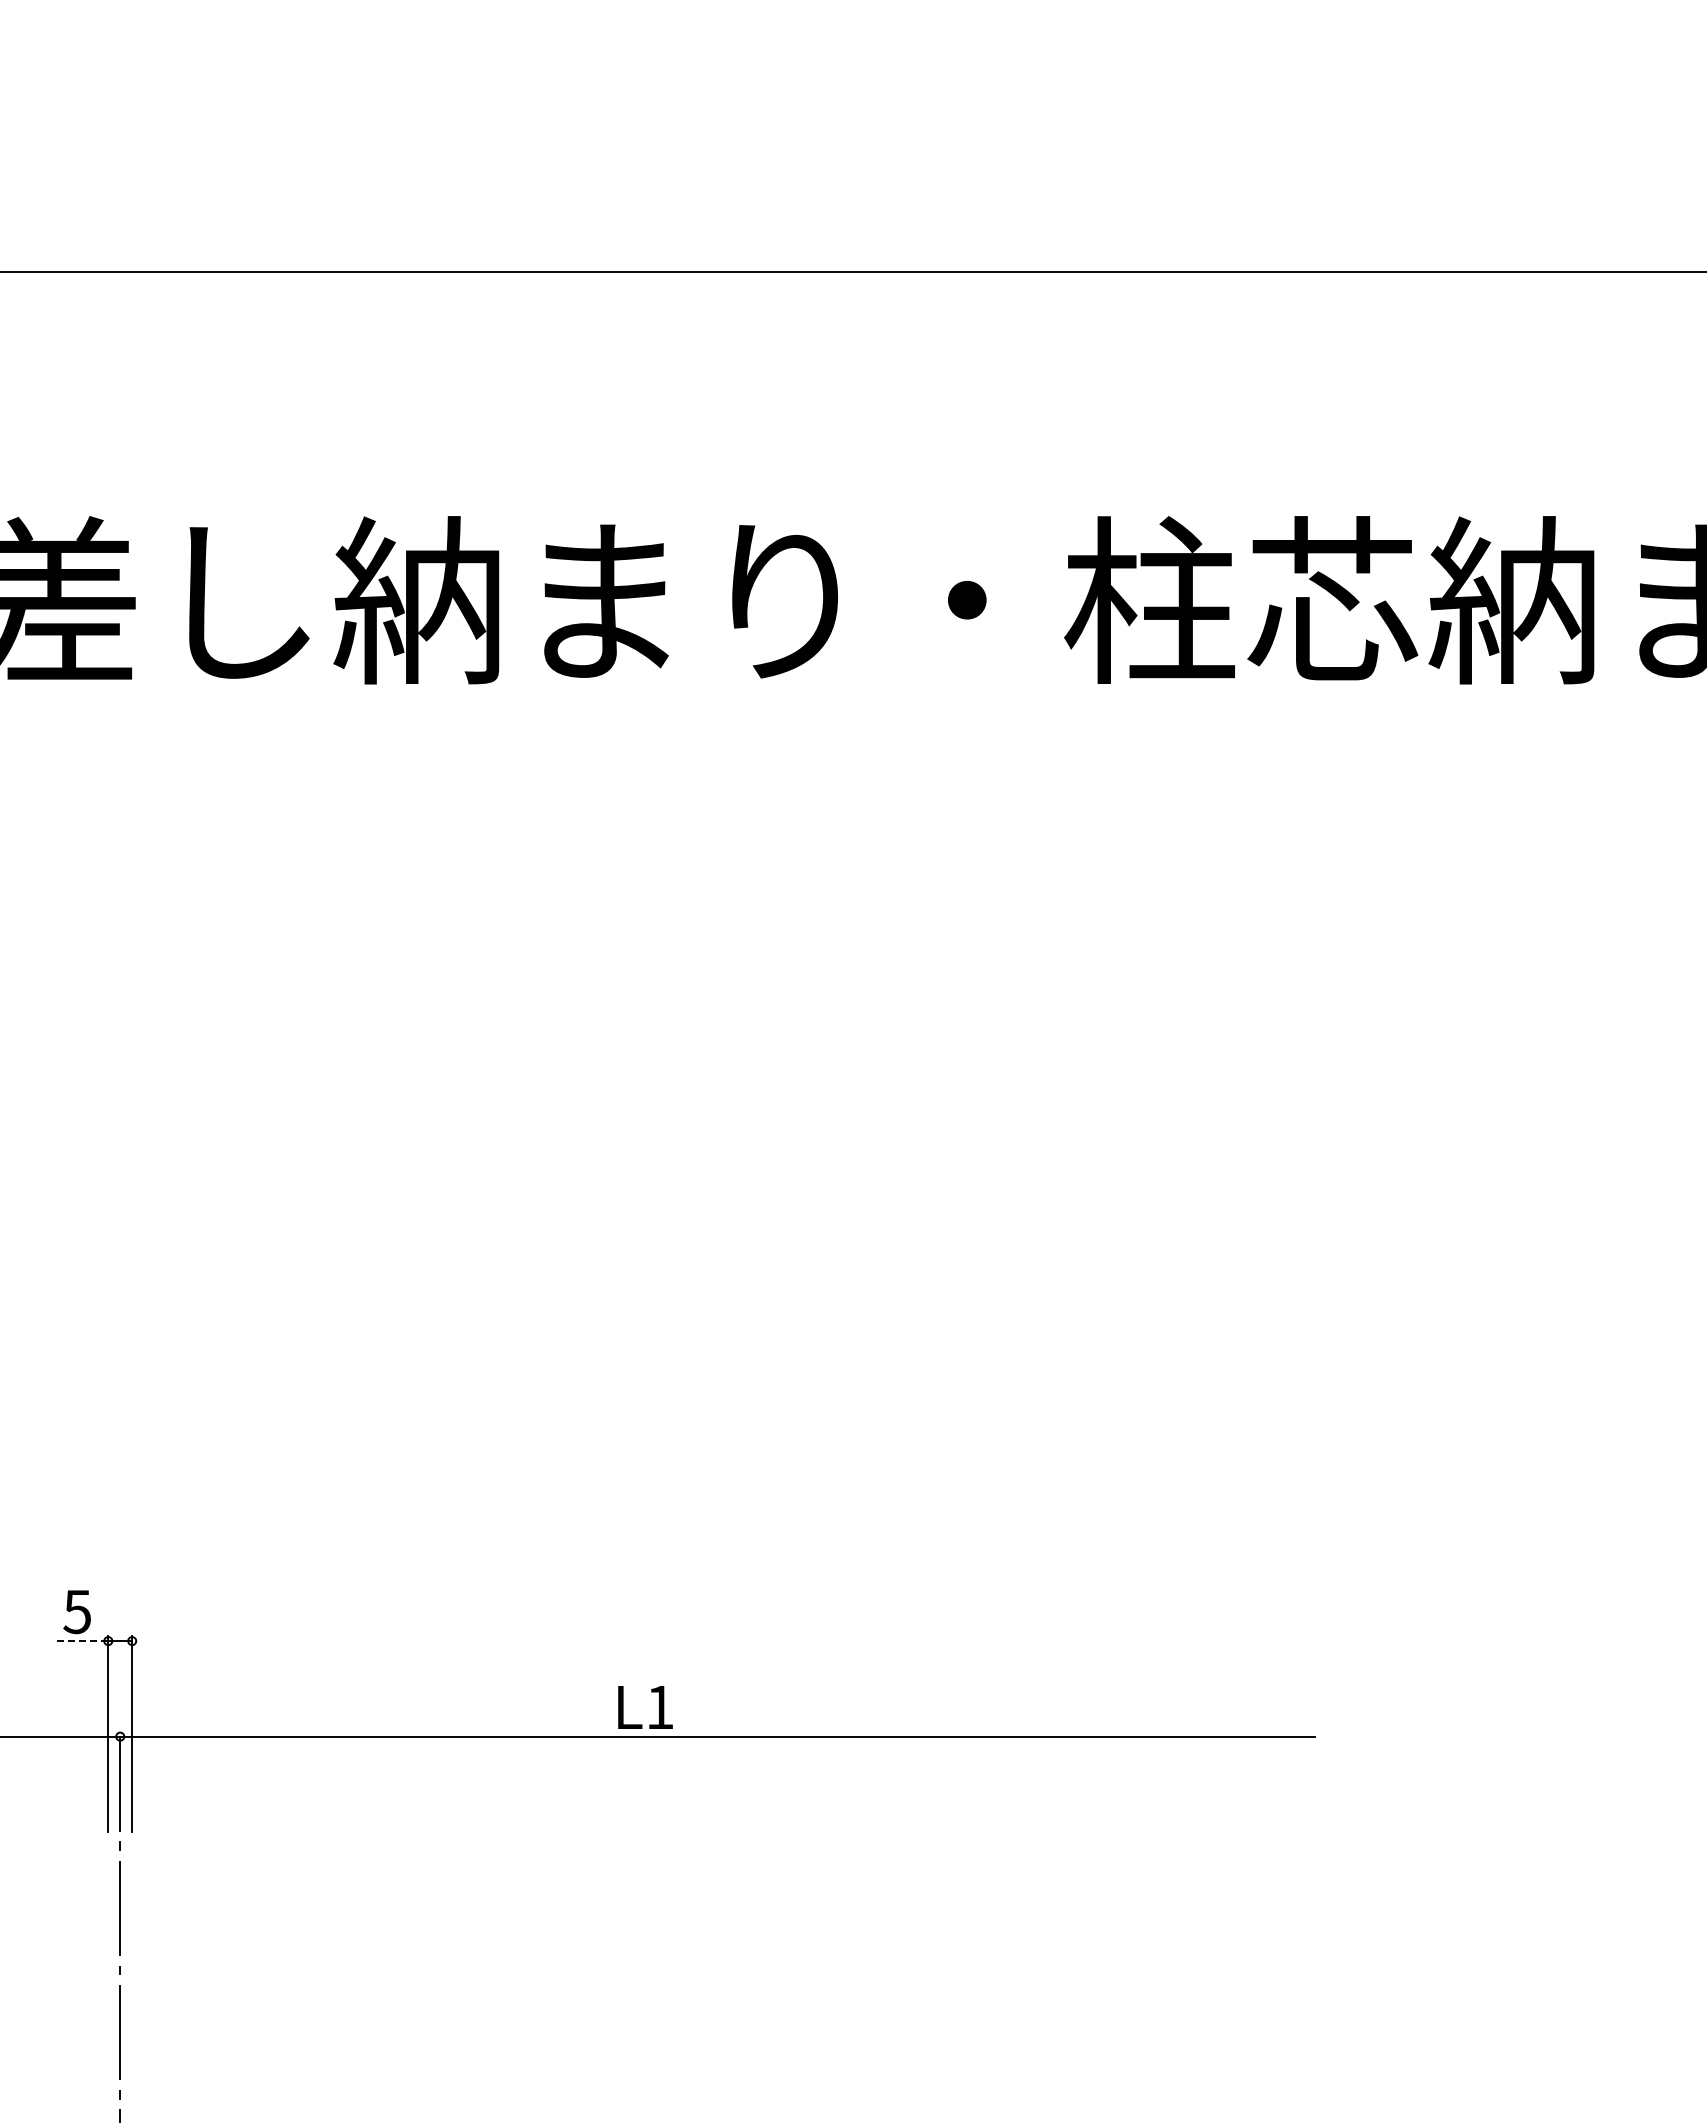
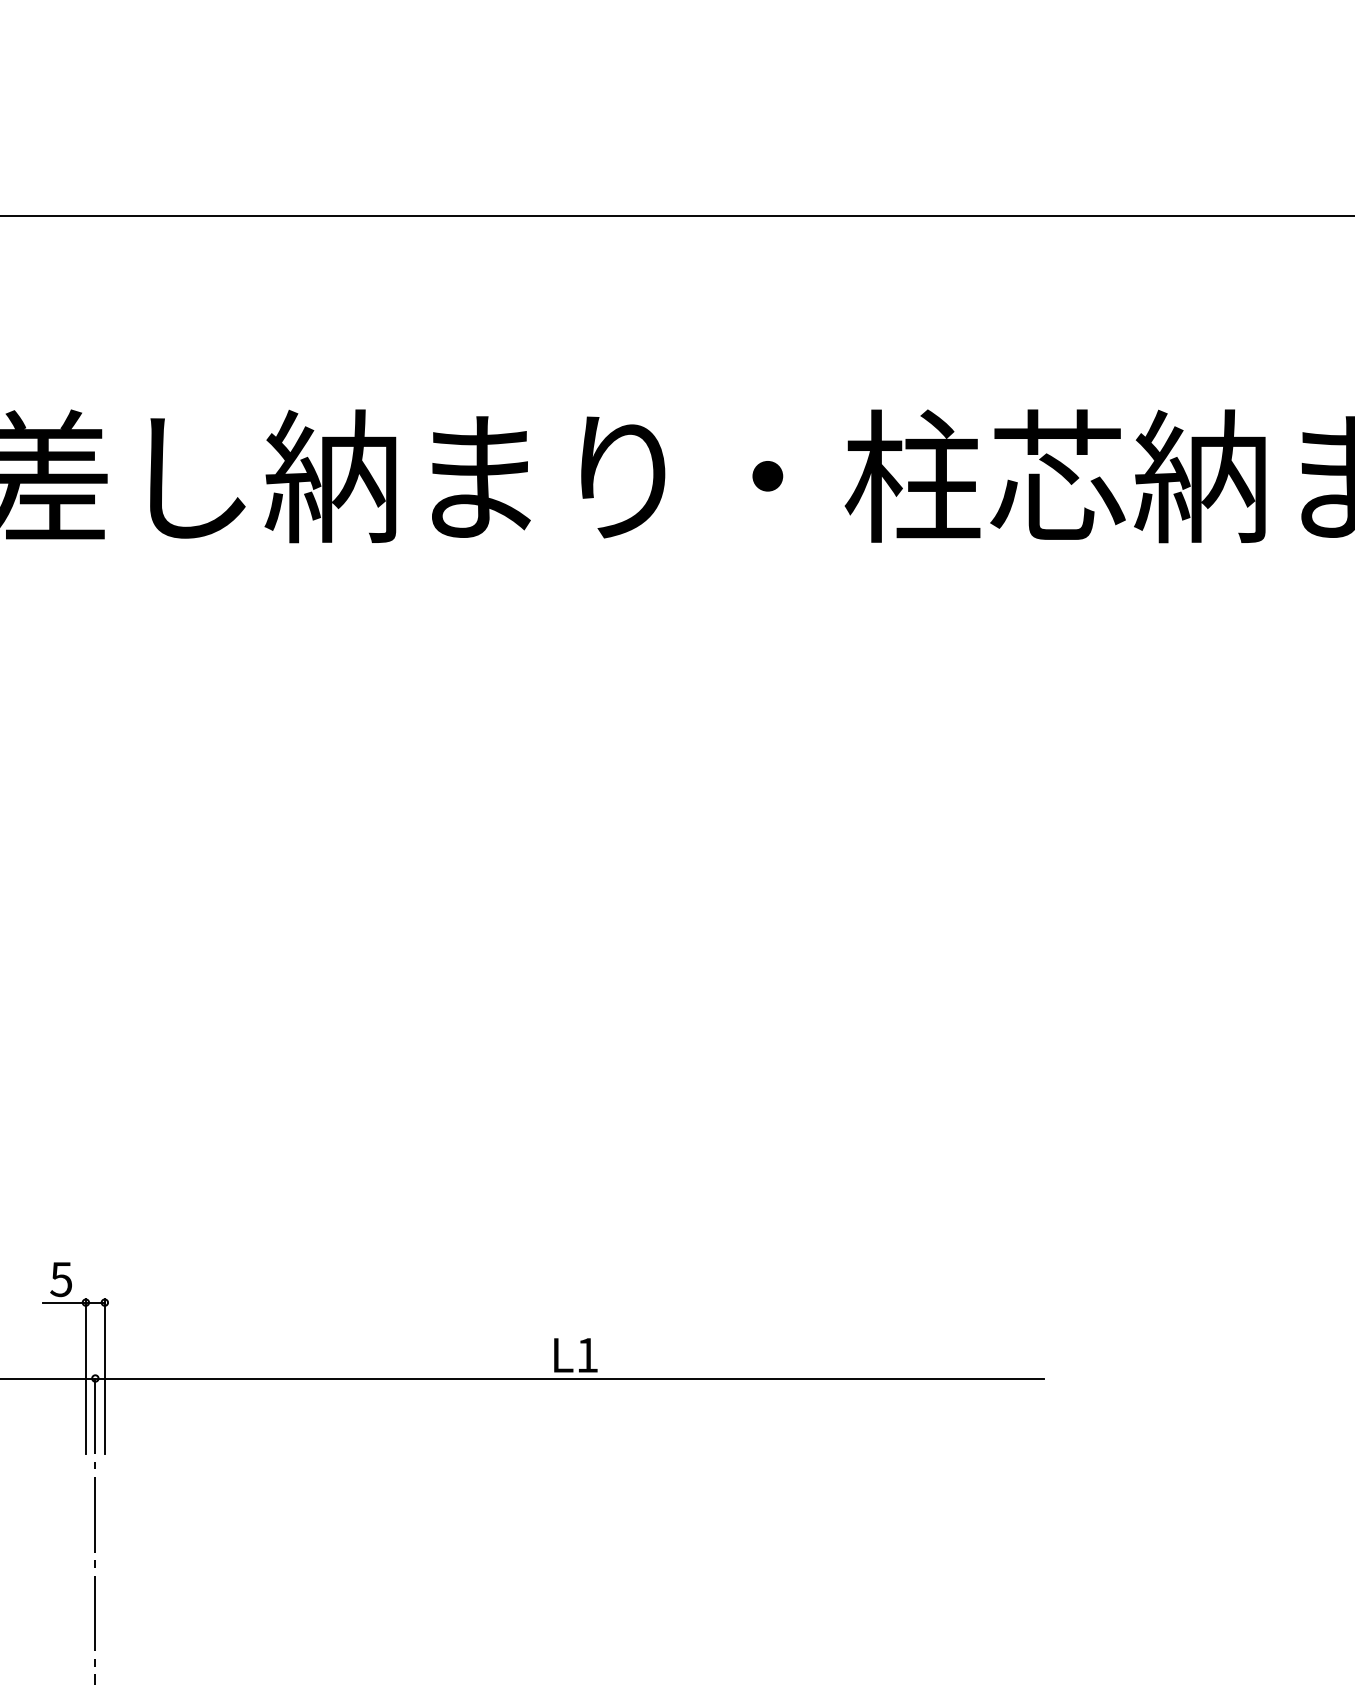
line: (80, 1641) -> (63, 1302), dashed -> solid
text: (645, 1707) -> (575, 1355), moved

